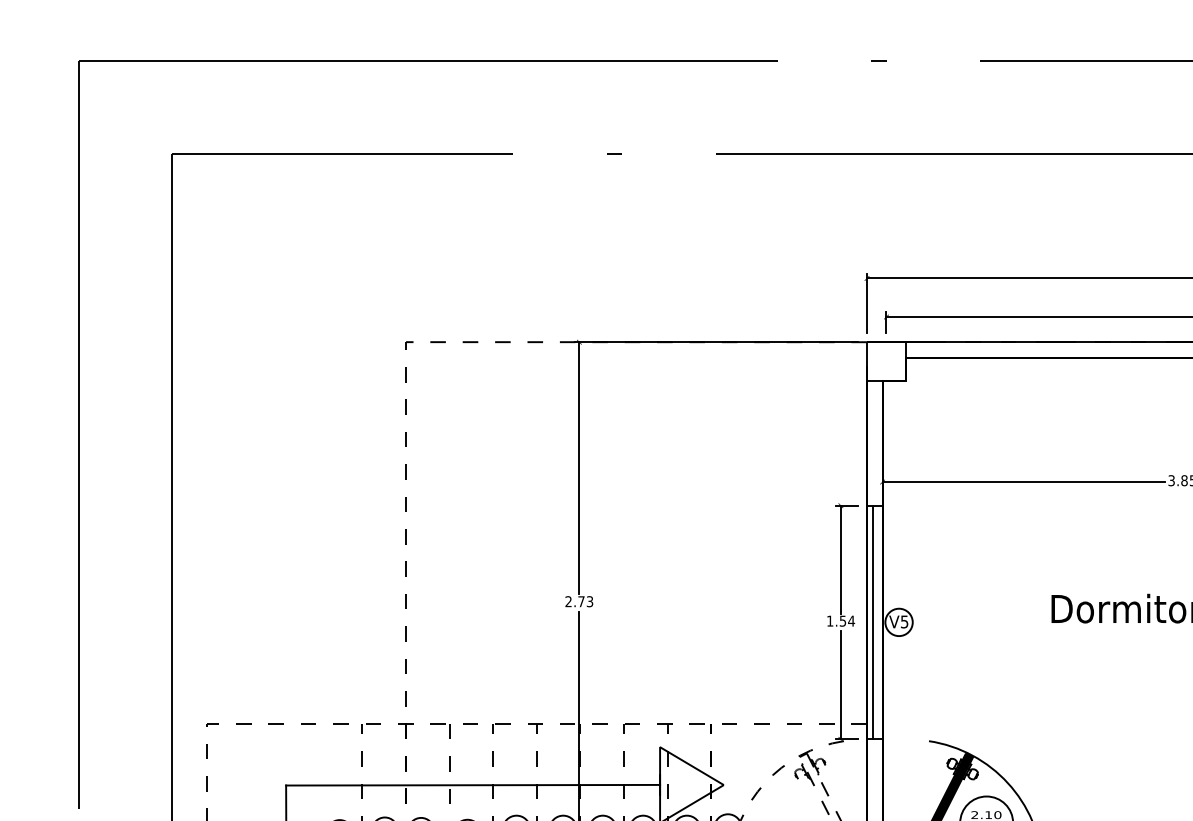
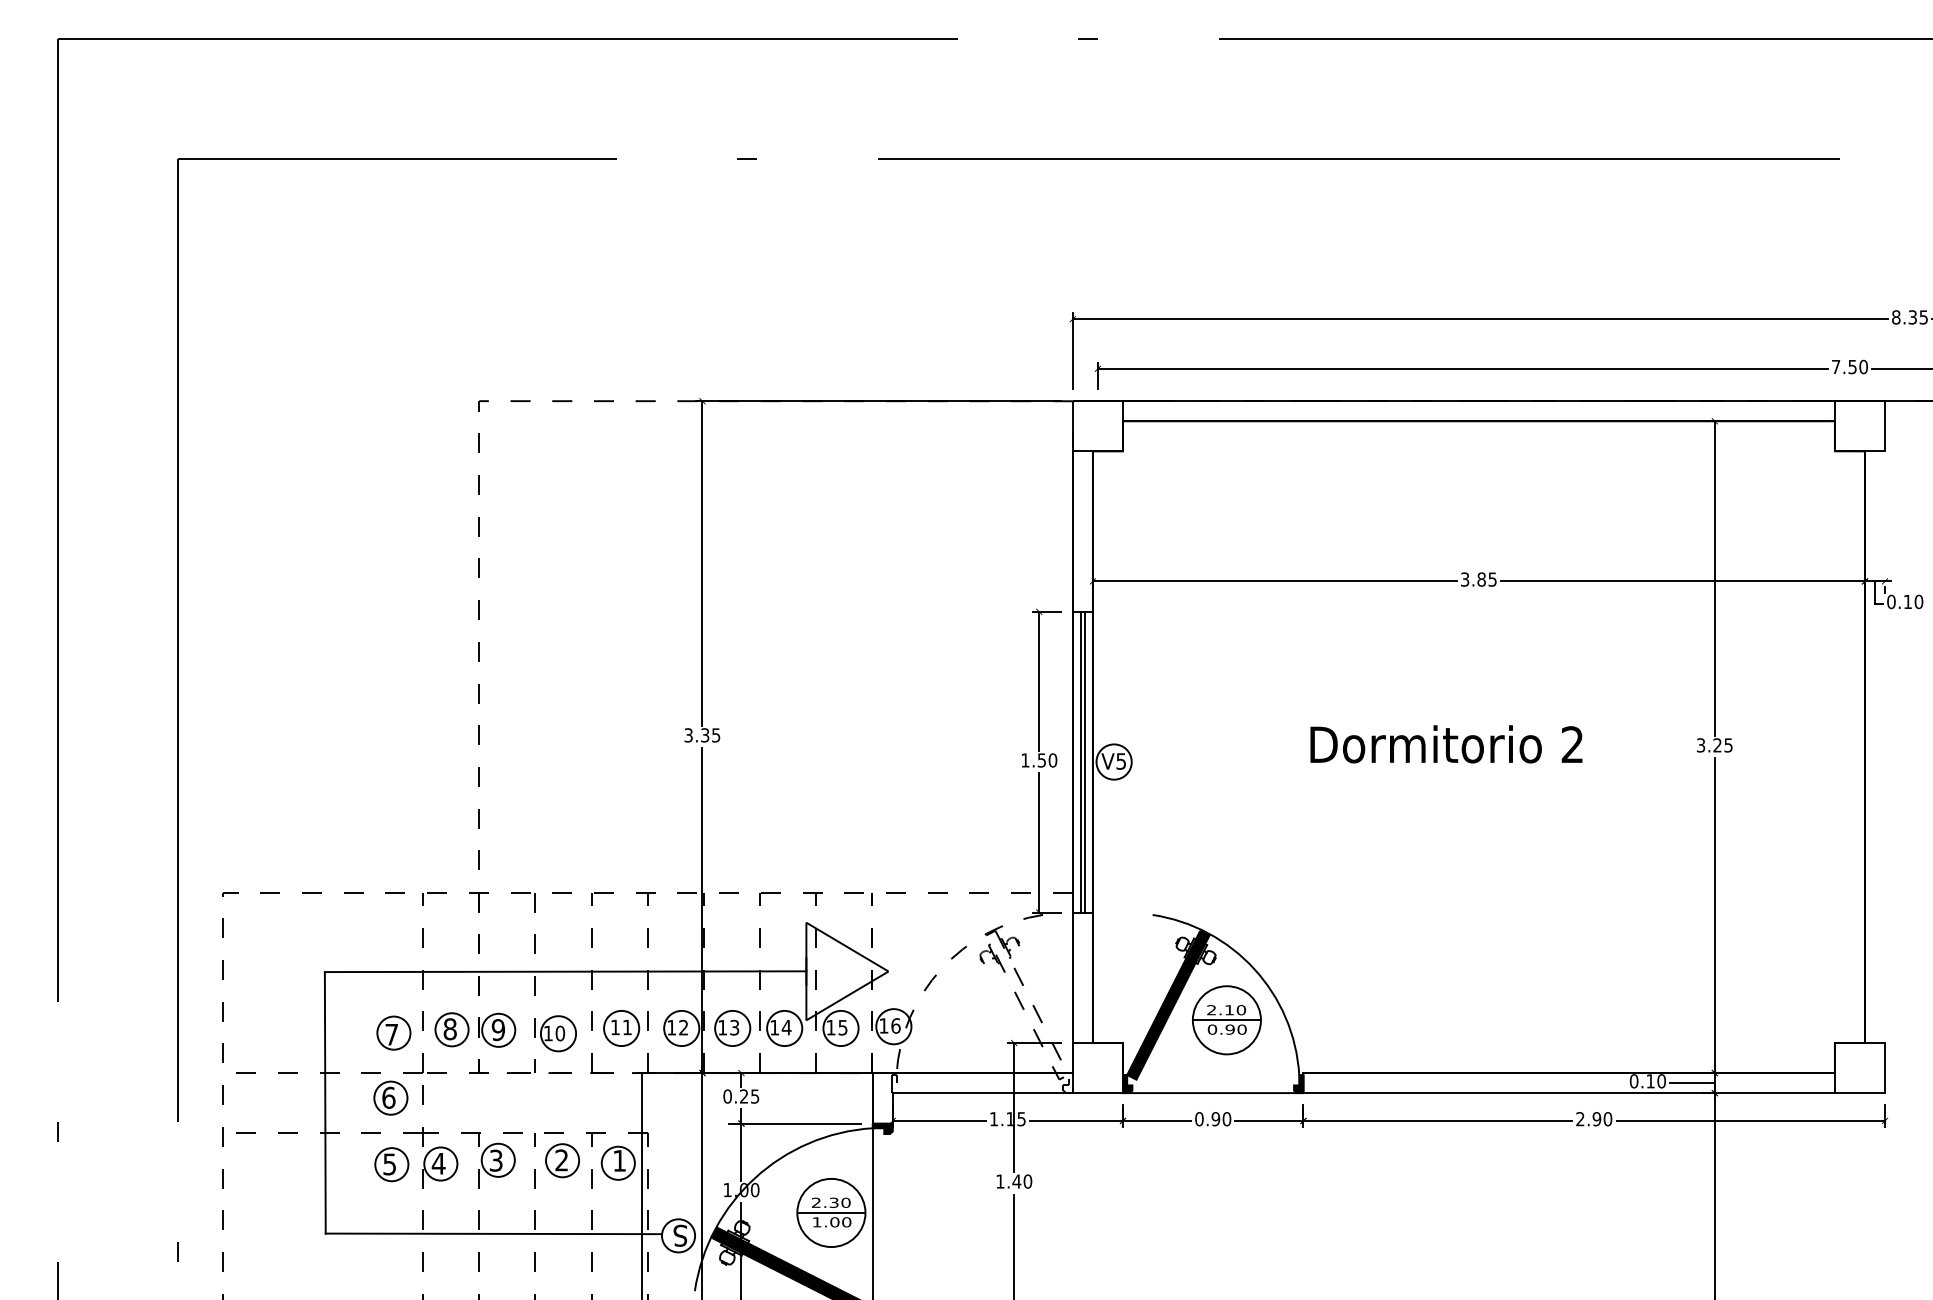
text: (579, 601) -> (702, 735), 2.73 -> 3.35
text: (851, 621) -> (1052, 760), 1.54 -> 1.50
line: (876, 621) -> (1084, 761), added

